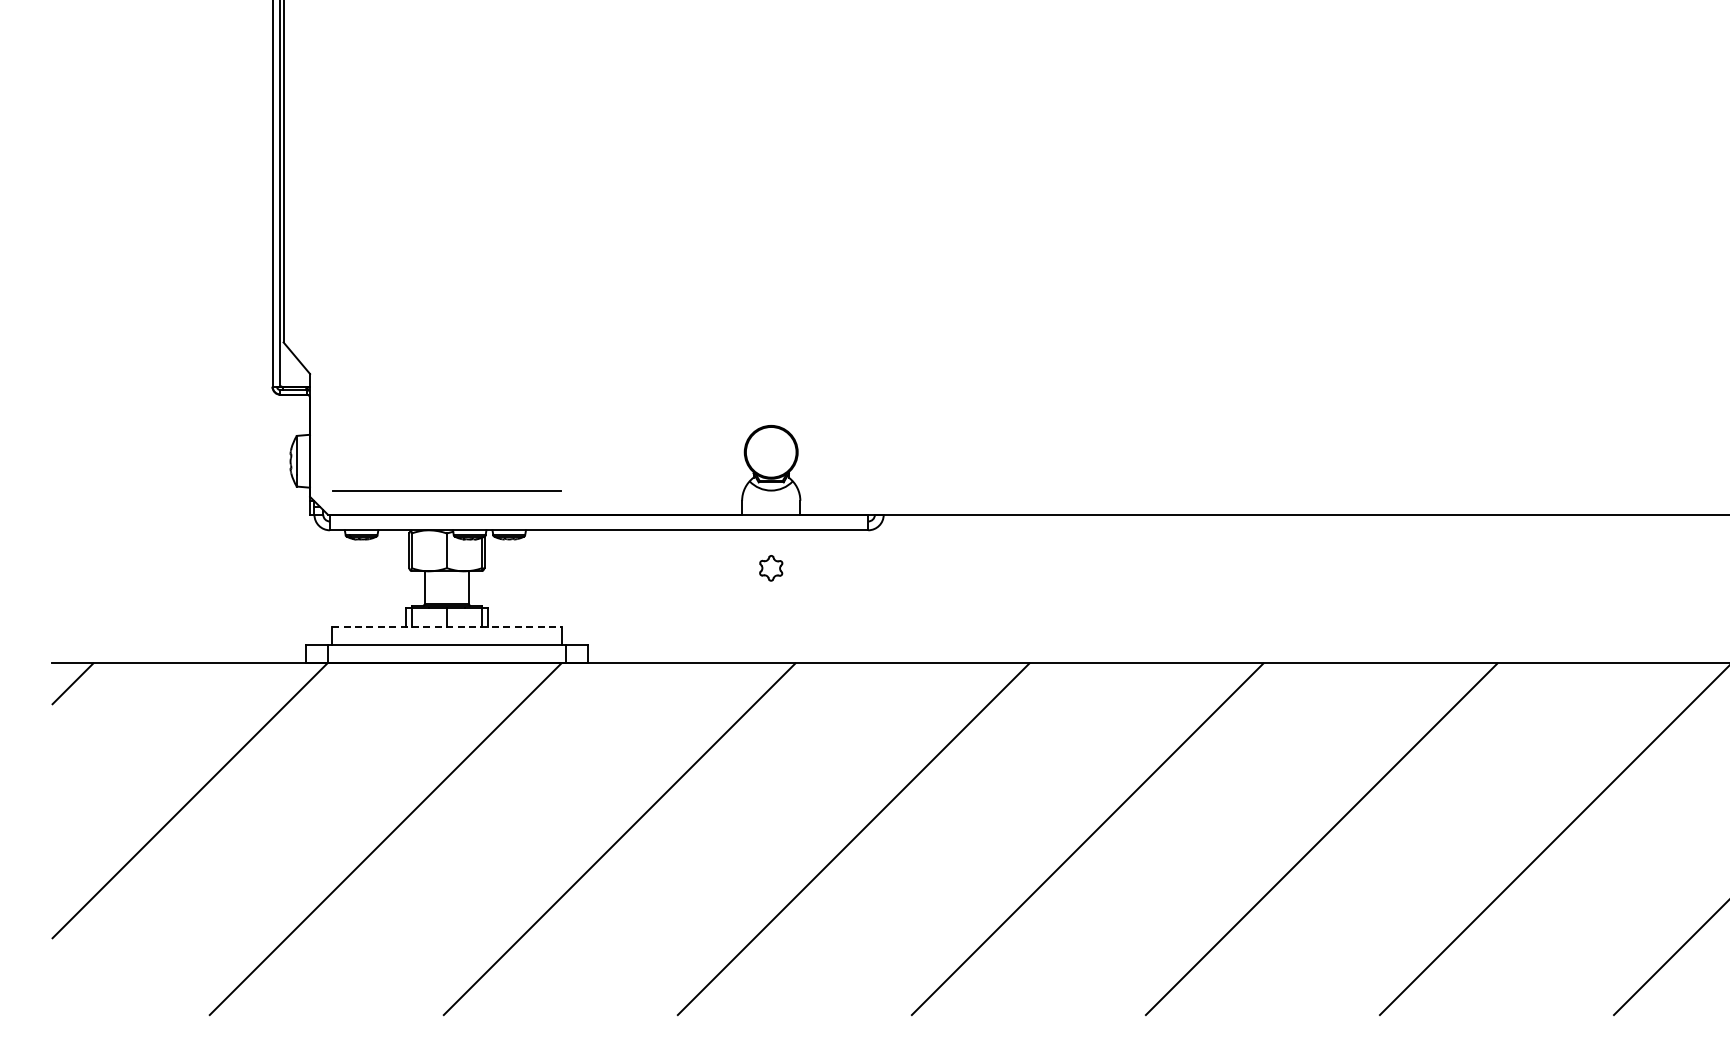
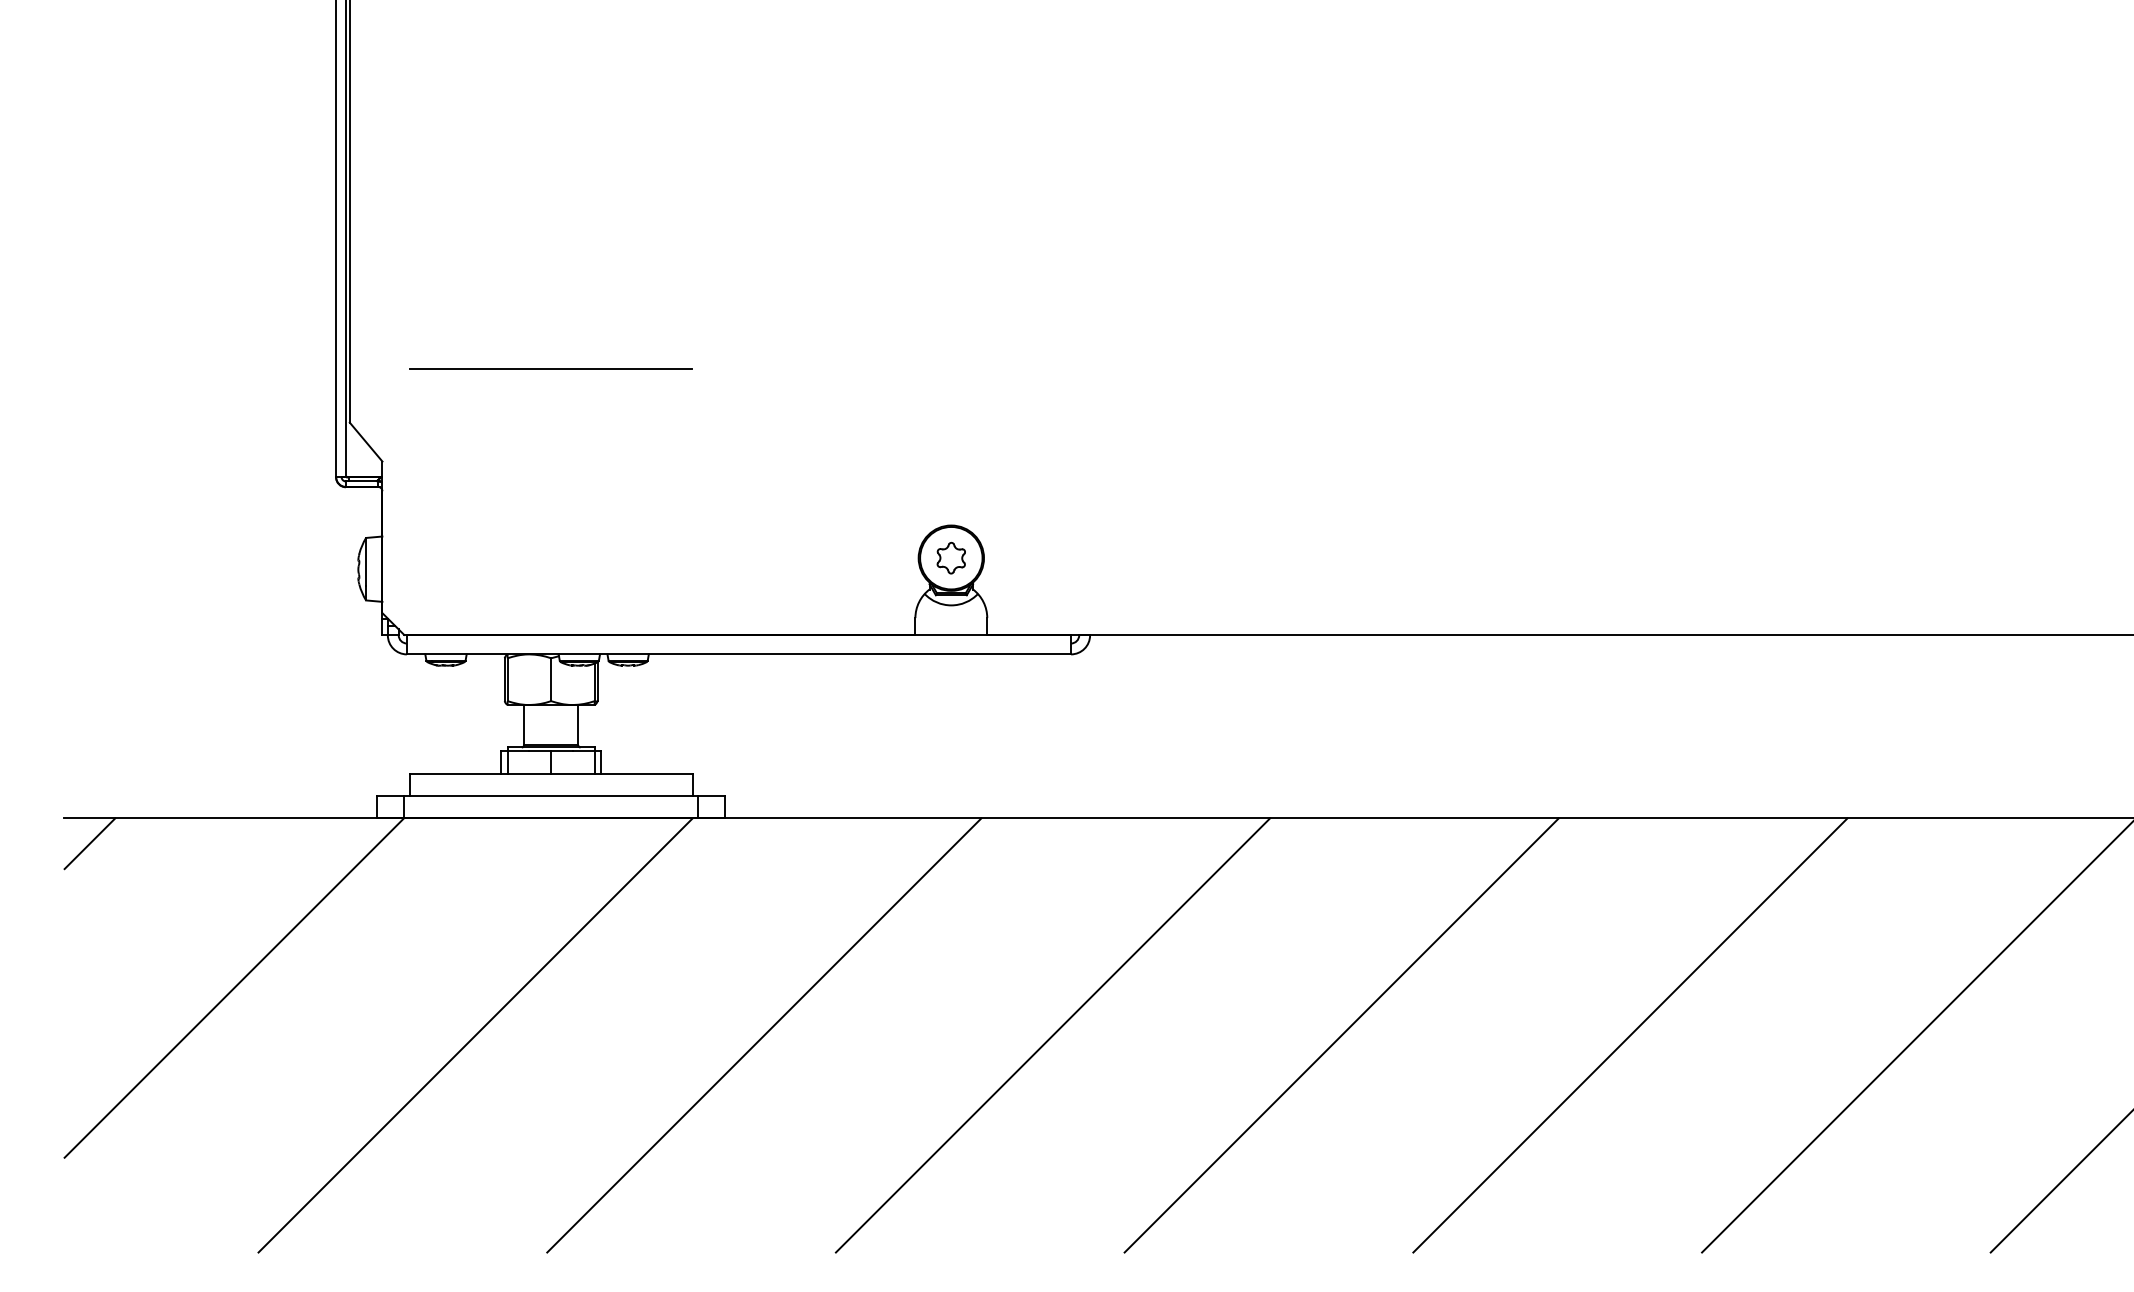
line: (446, 490) -> (550, 368), moved
part: (771, 568) -> (951, 558), moved
line: (446, 627) -> (550, 774), dashed -> solid

